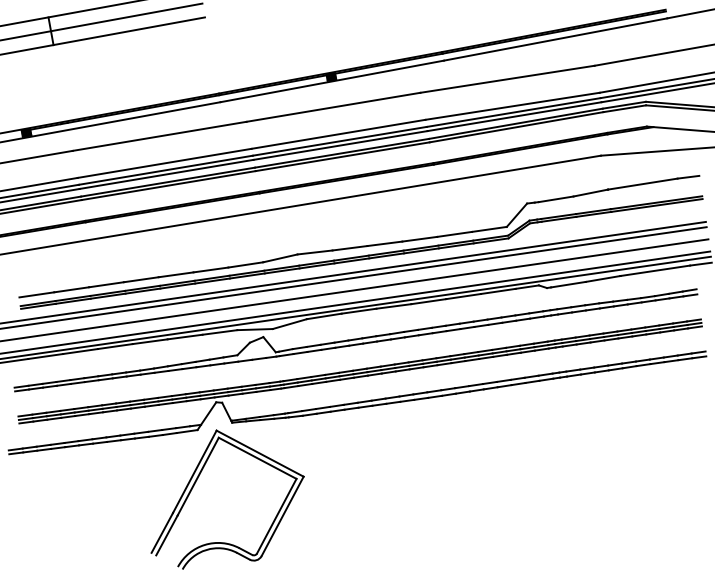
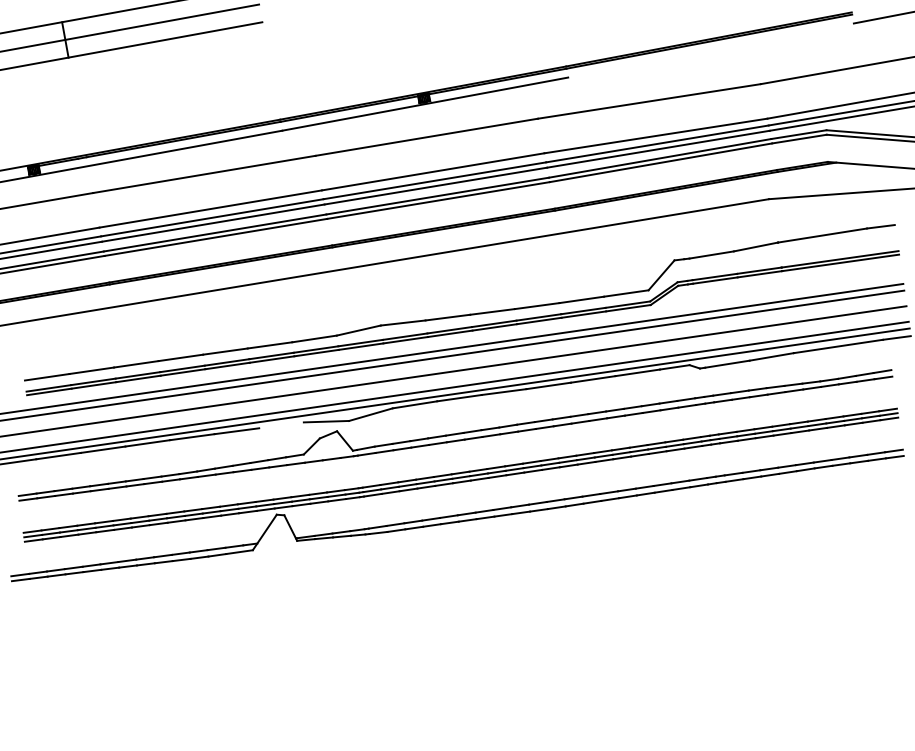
line: (555, 39) -> (710, 50), removed
line: (219, 332) -> (280, 425), removed
part: (195, 484) -> (250, 619), removed

